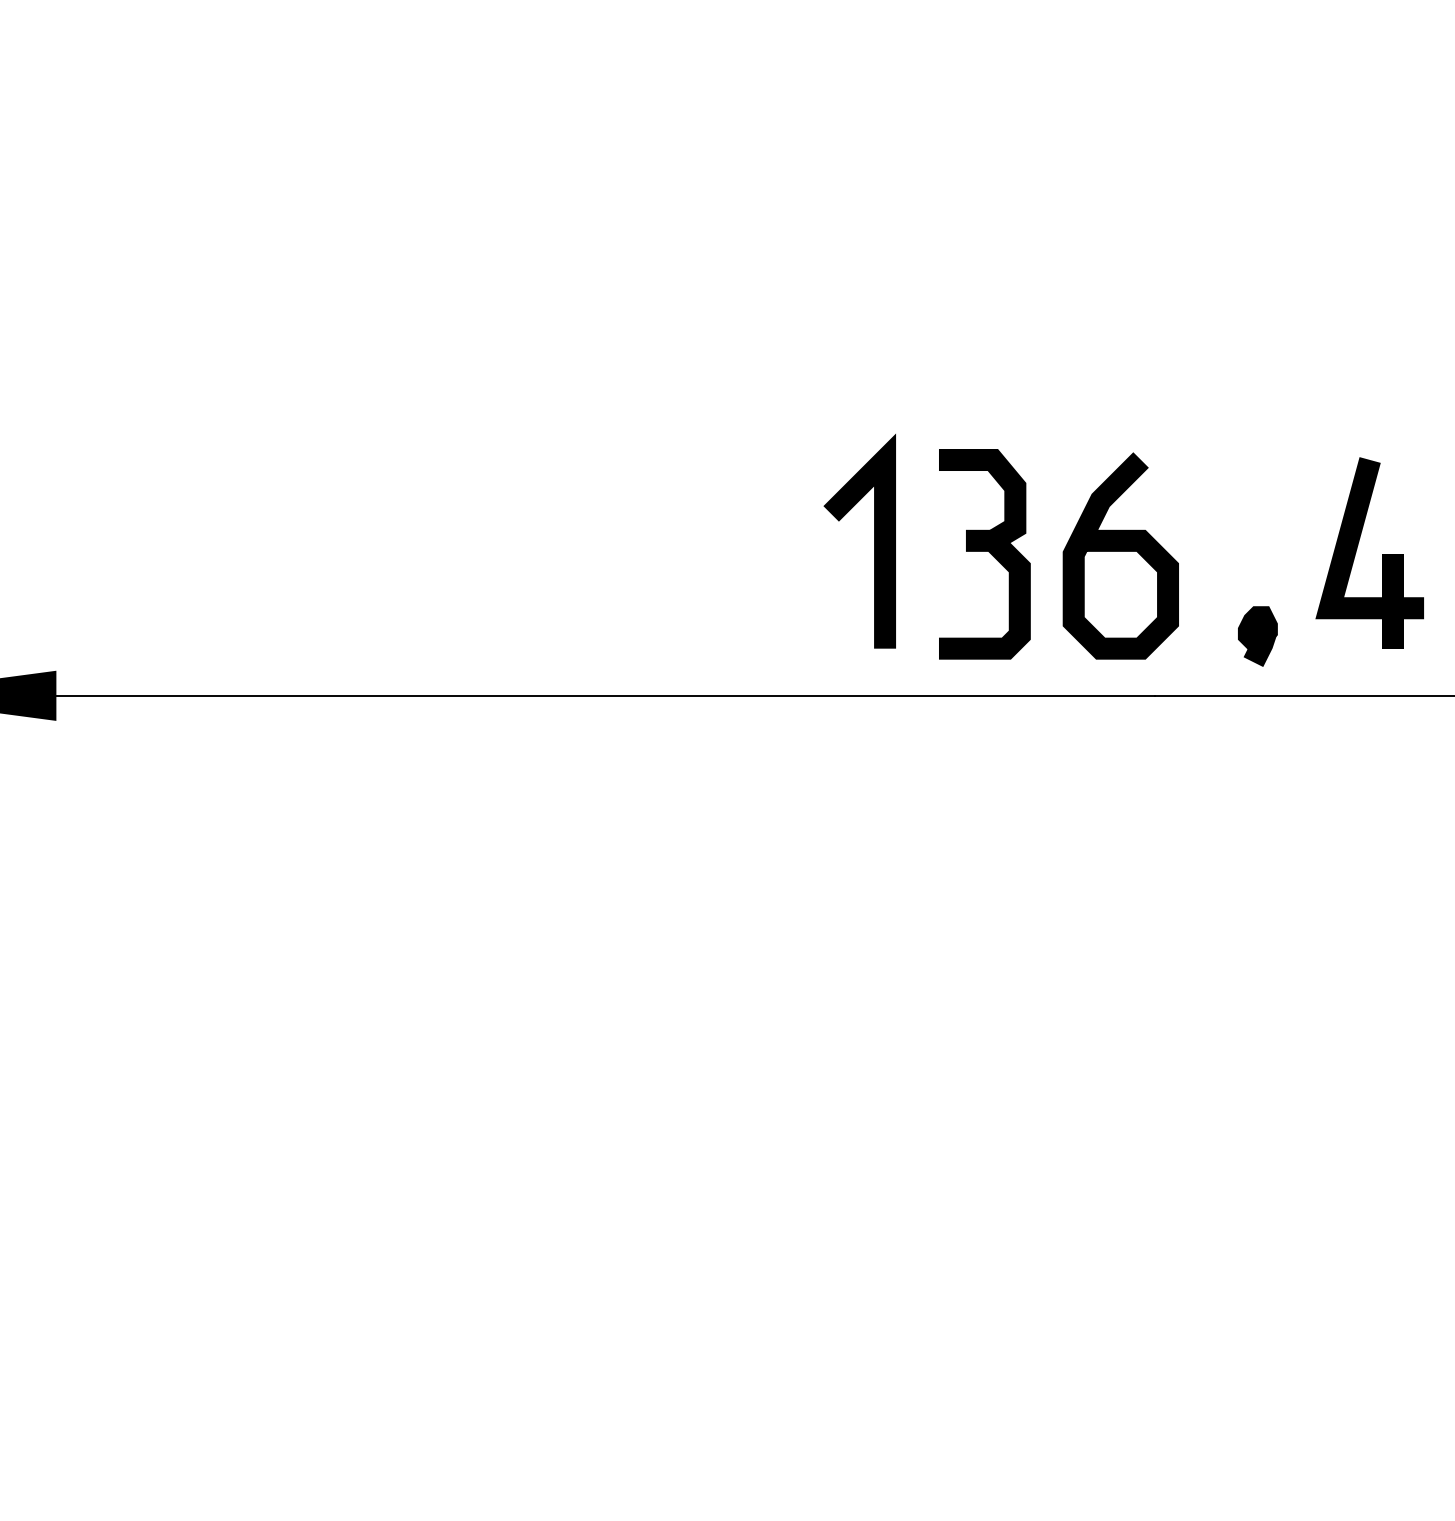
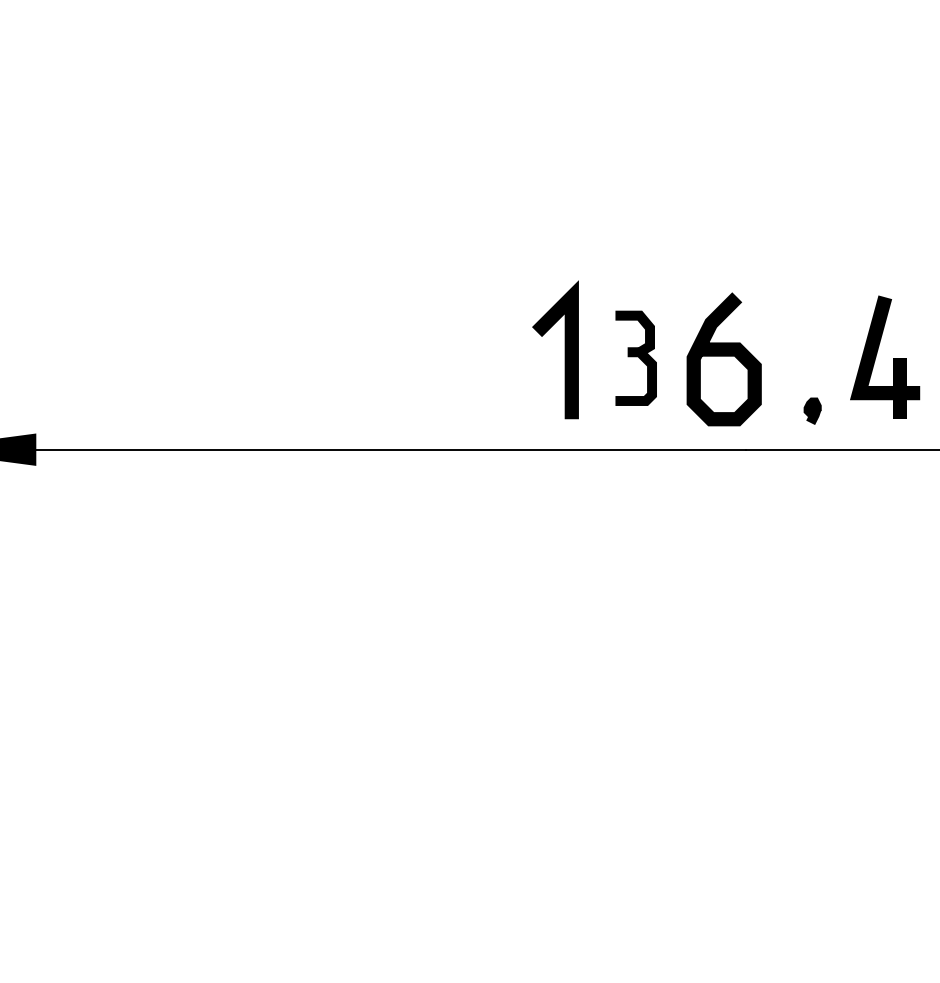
part: (983, 554) -> (635, 358), size x0.7
part: (1257, 635) -> (812, 410), size x0.7

